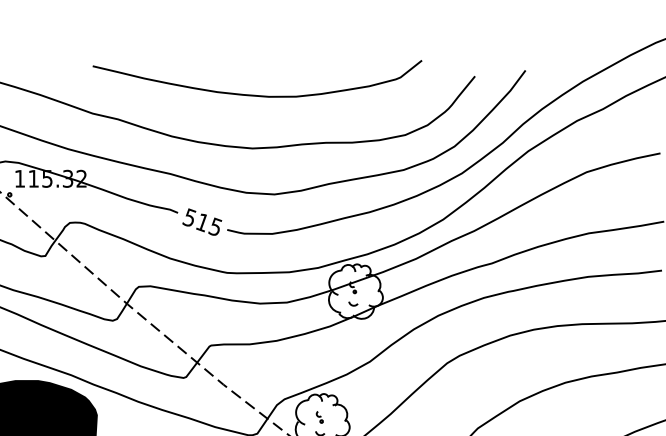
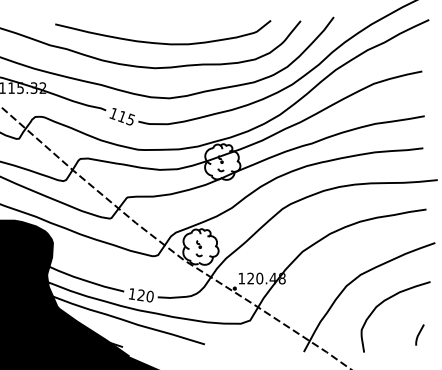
curve: (256, 93) -> (162, 42), moved
text: (189, 217) -> (113, 113), 515 -> 115

